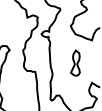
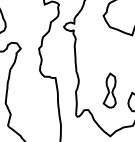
part: (75, 62) -> (109, 89), moved

